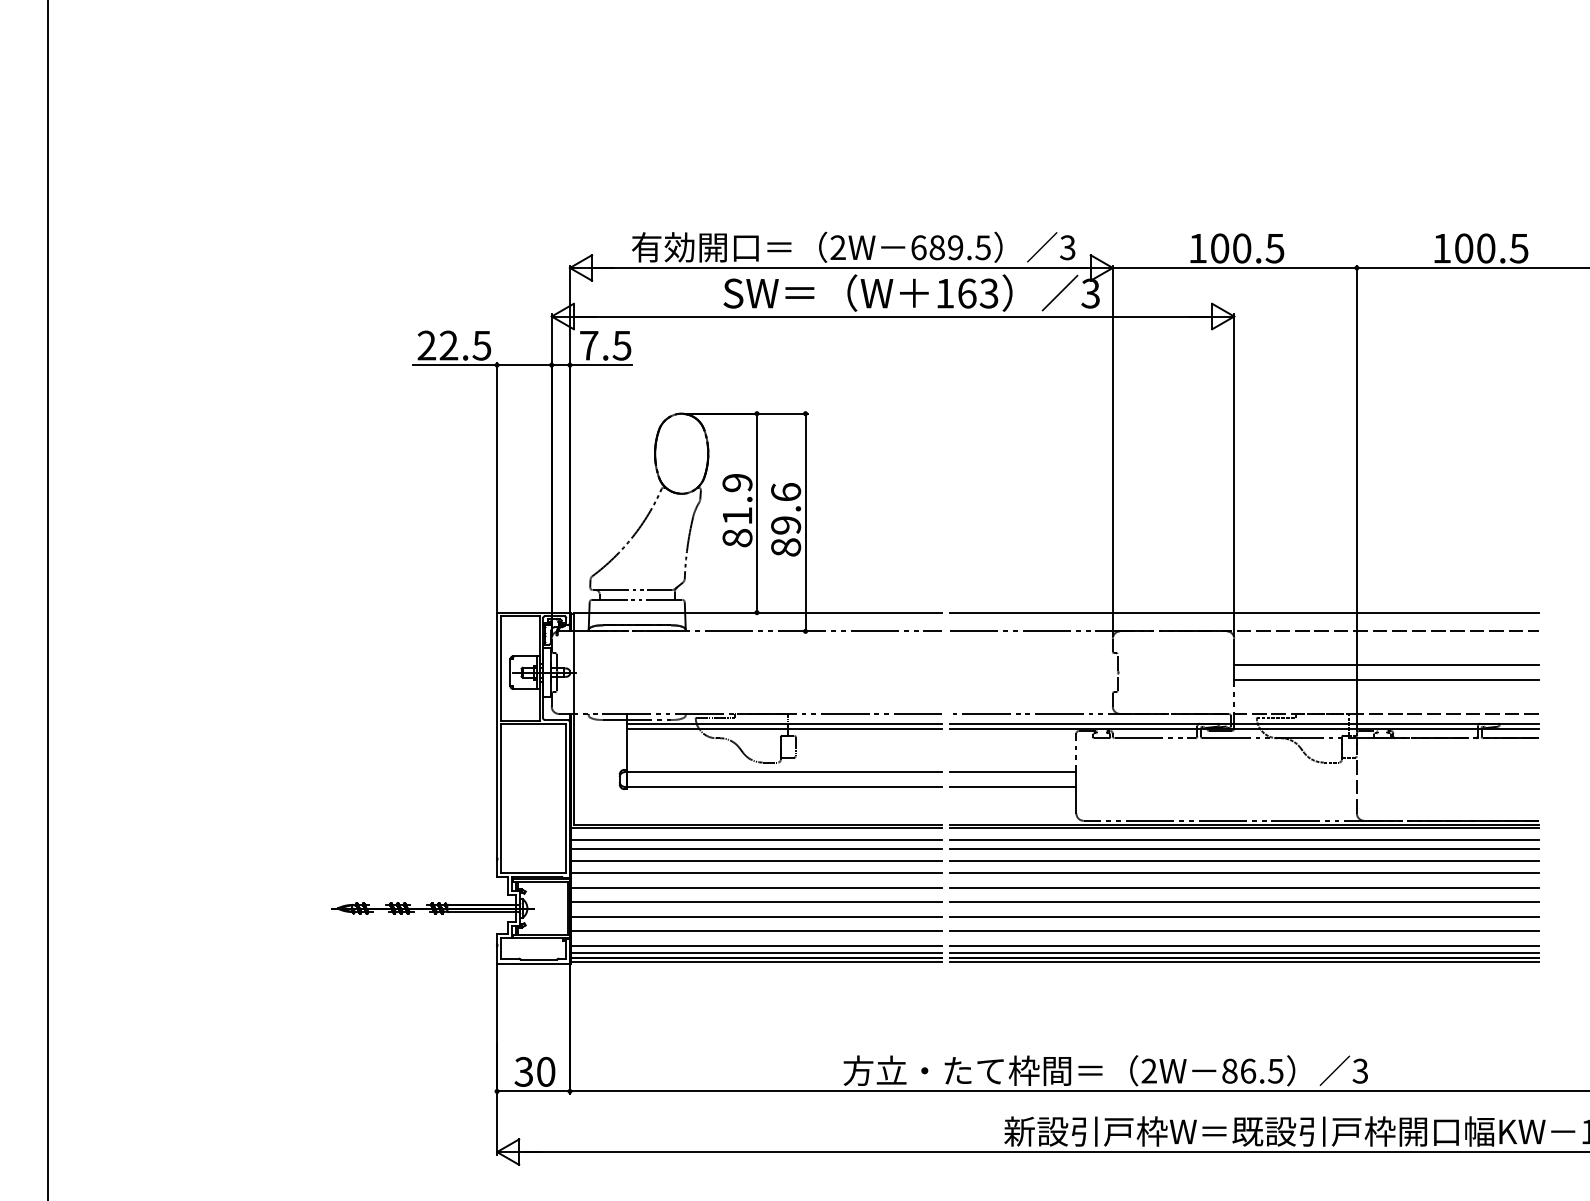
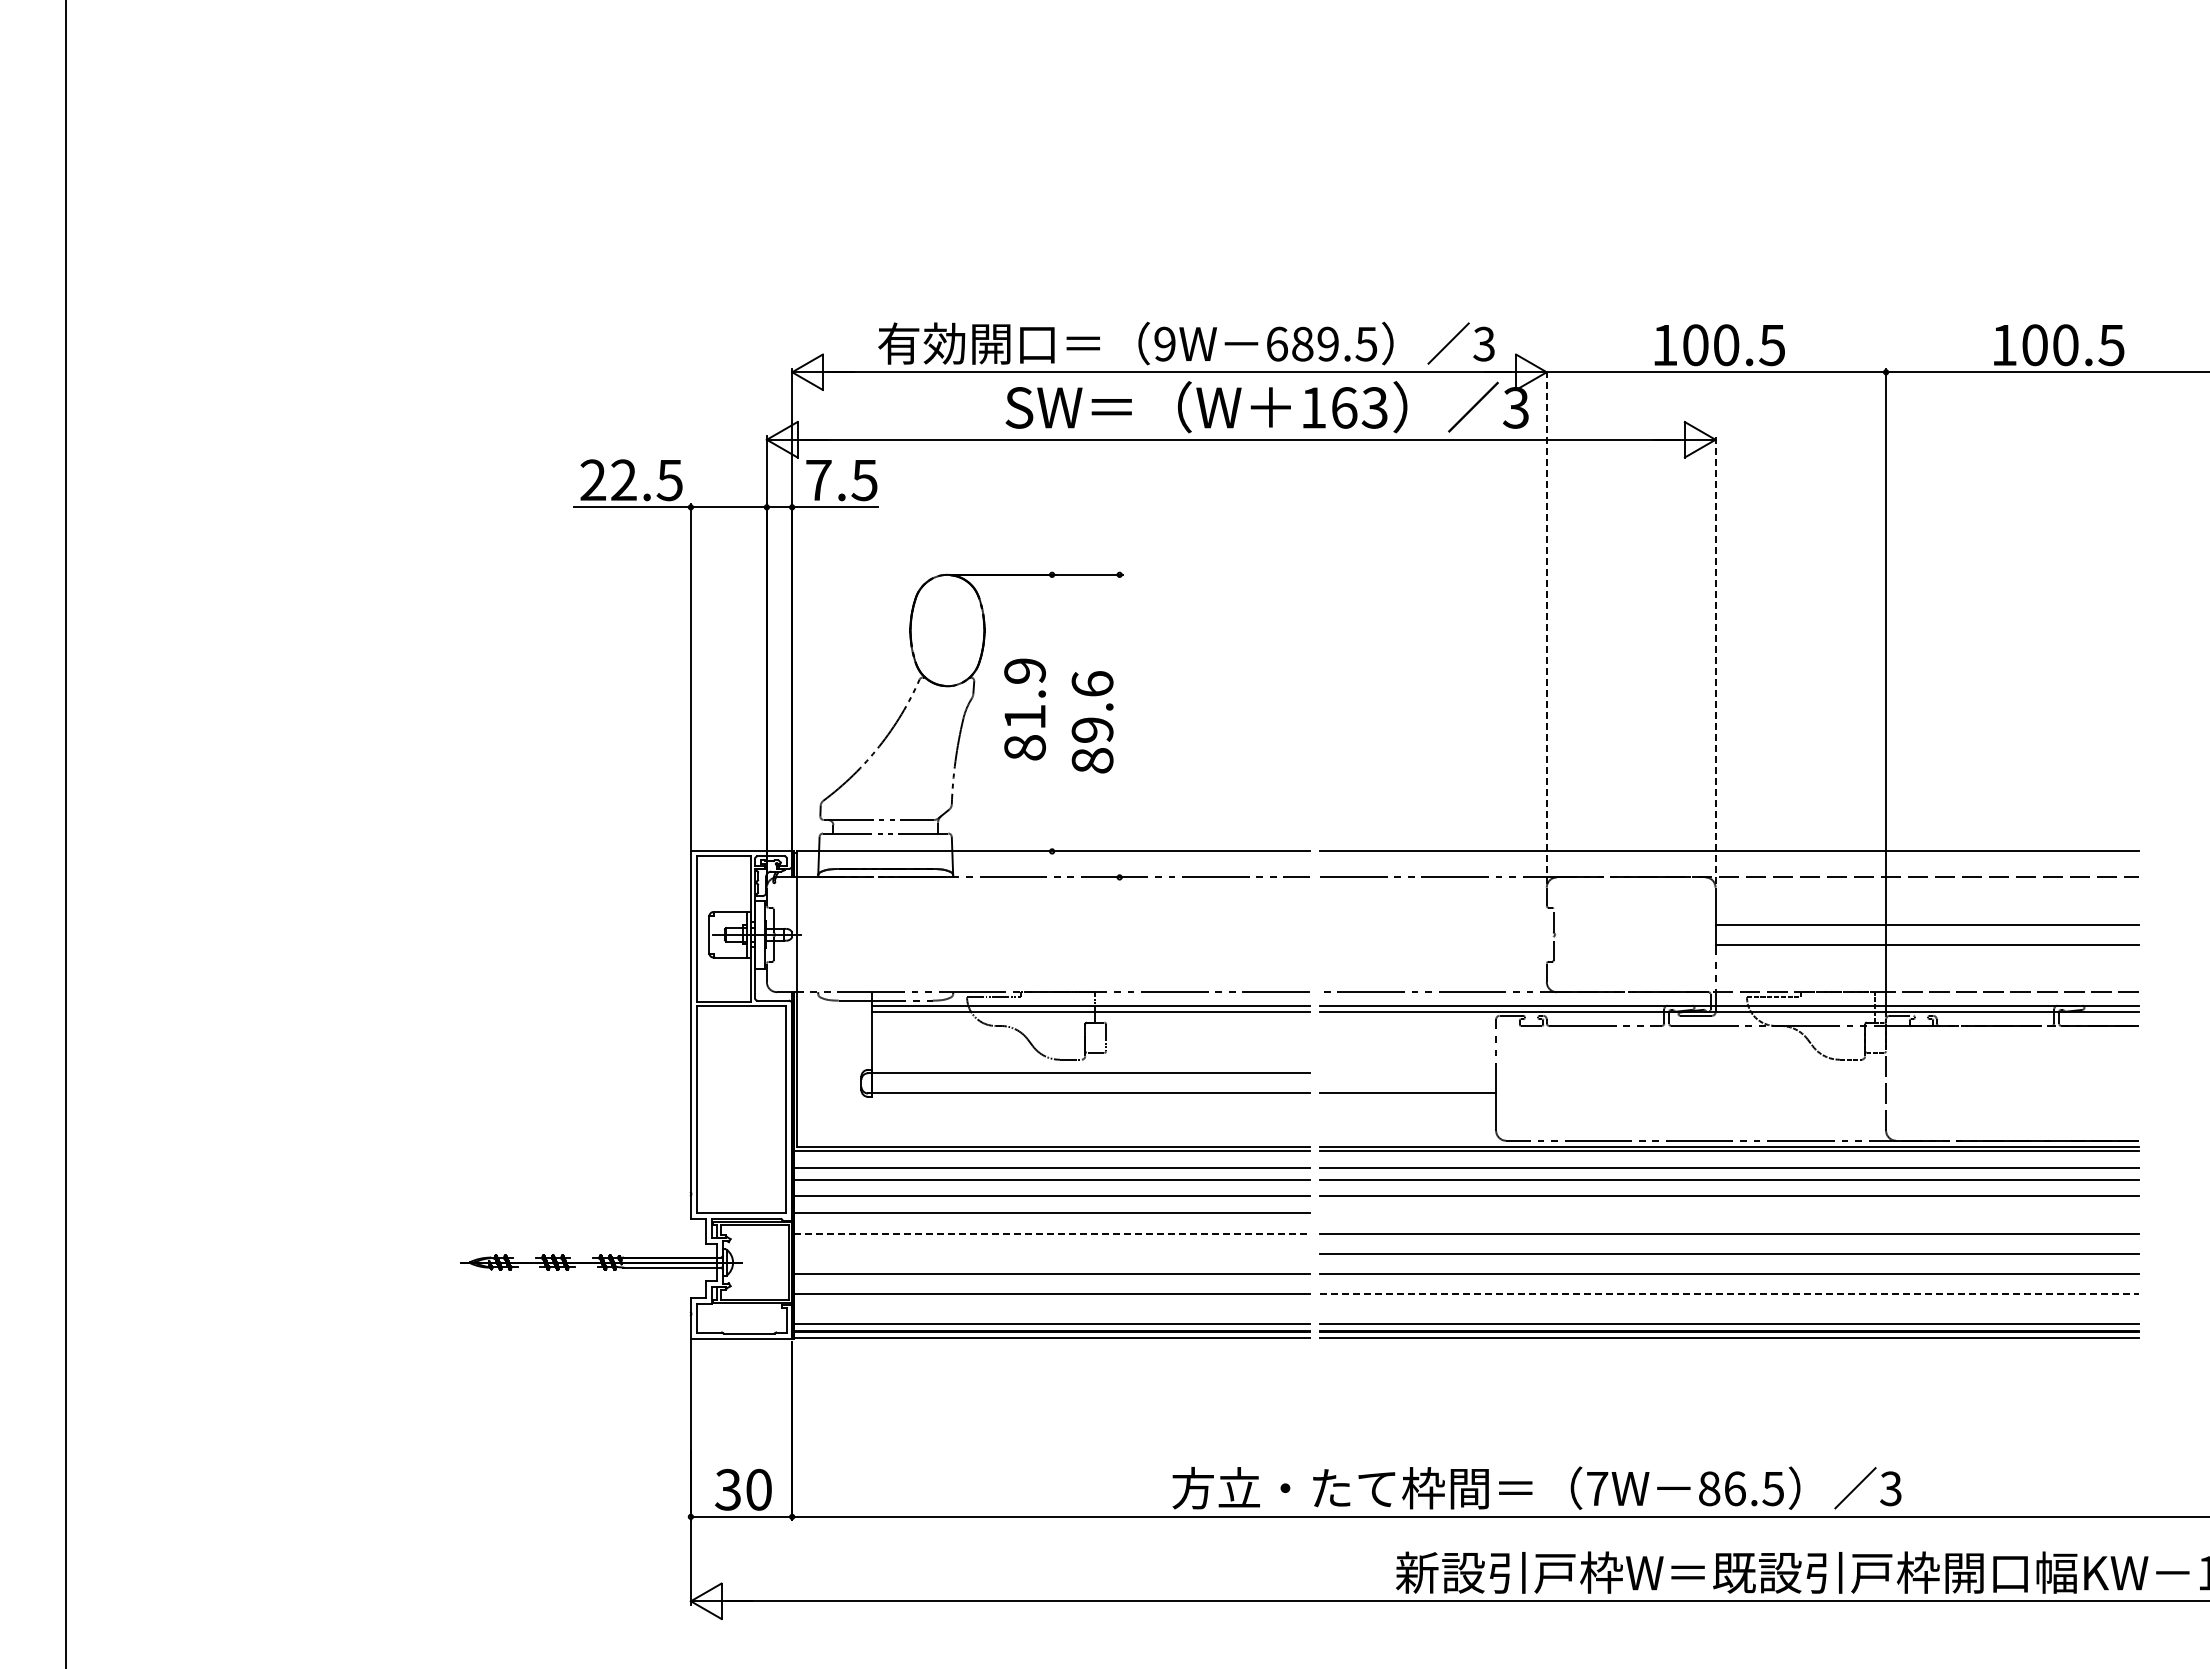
text: (837, 247) -> (1164, 344), 2W -> 9W
line: (1112, 450) -> (1546, 626), solid -> dashed
line: (1234, 475) -> (1715, 660), solid -> dashed
line: (757, 512) -> (1052, 712), removed
line: (805, 522) -> (1119, 725), removed
line: (1013, 772) -> (1408, 1073), removed
line: (1244, 872) -> (1729, 1212), removed
line: (757, 887) -> (1052, 1233), solid -> dashed
line: (756, 901) -> (1051, 1253), removed
line: (1244, 931) -> (1729, 1294), solid -> dashed
line: (756, 945) -> (1051, 1314), removed
line: (1244, 945) -> (1729, 1314), removed
text: (1149, 1070) -> (1597, 1488), 2W -> 7W

